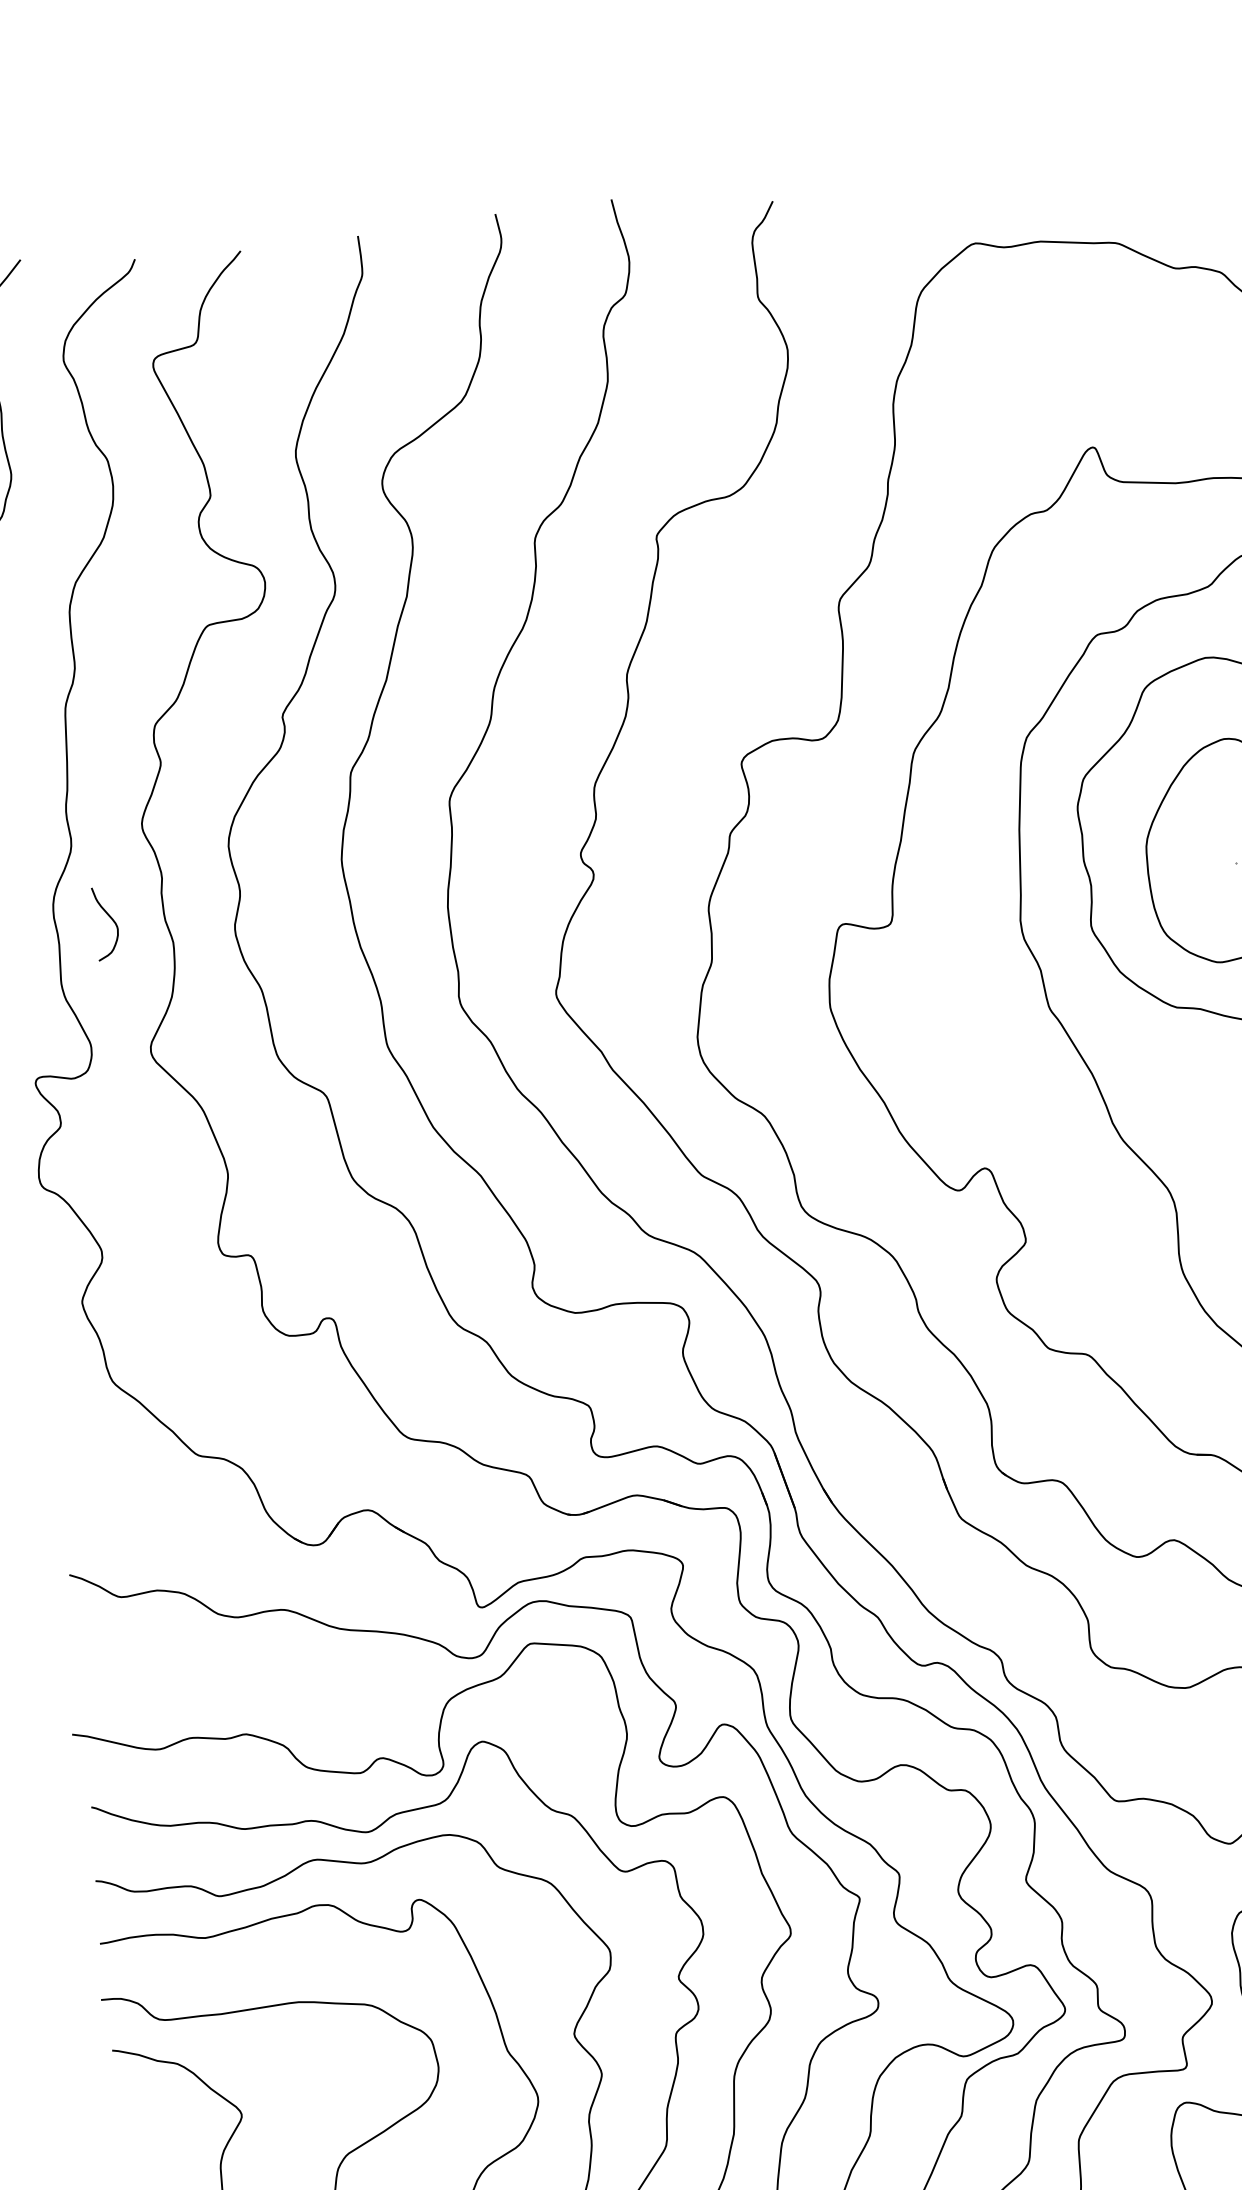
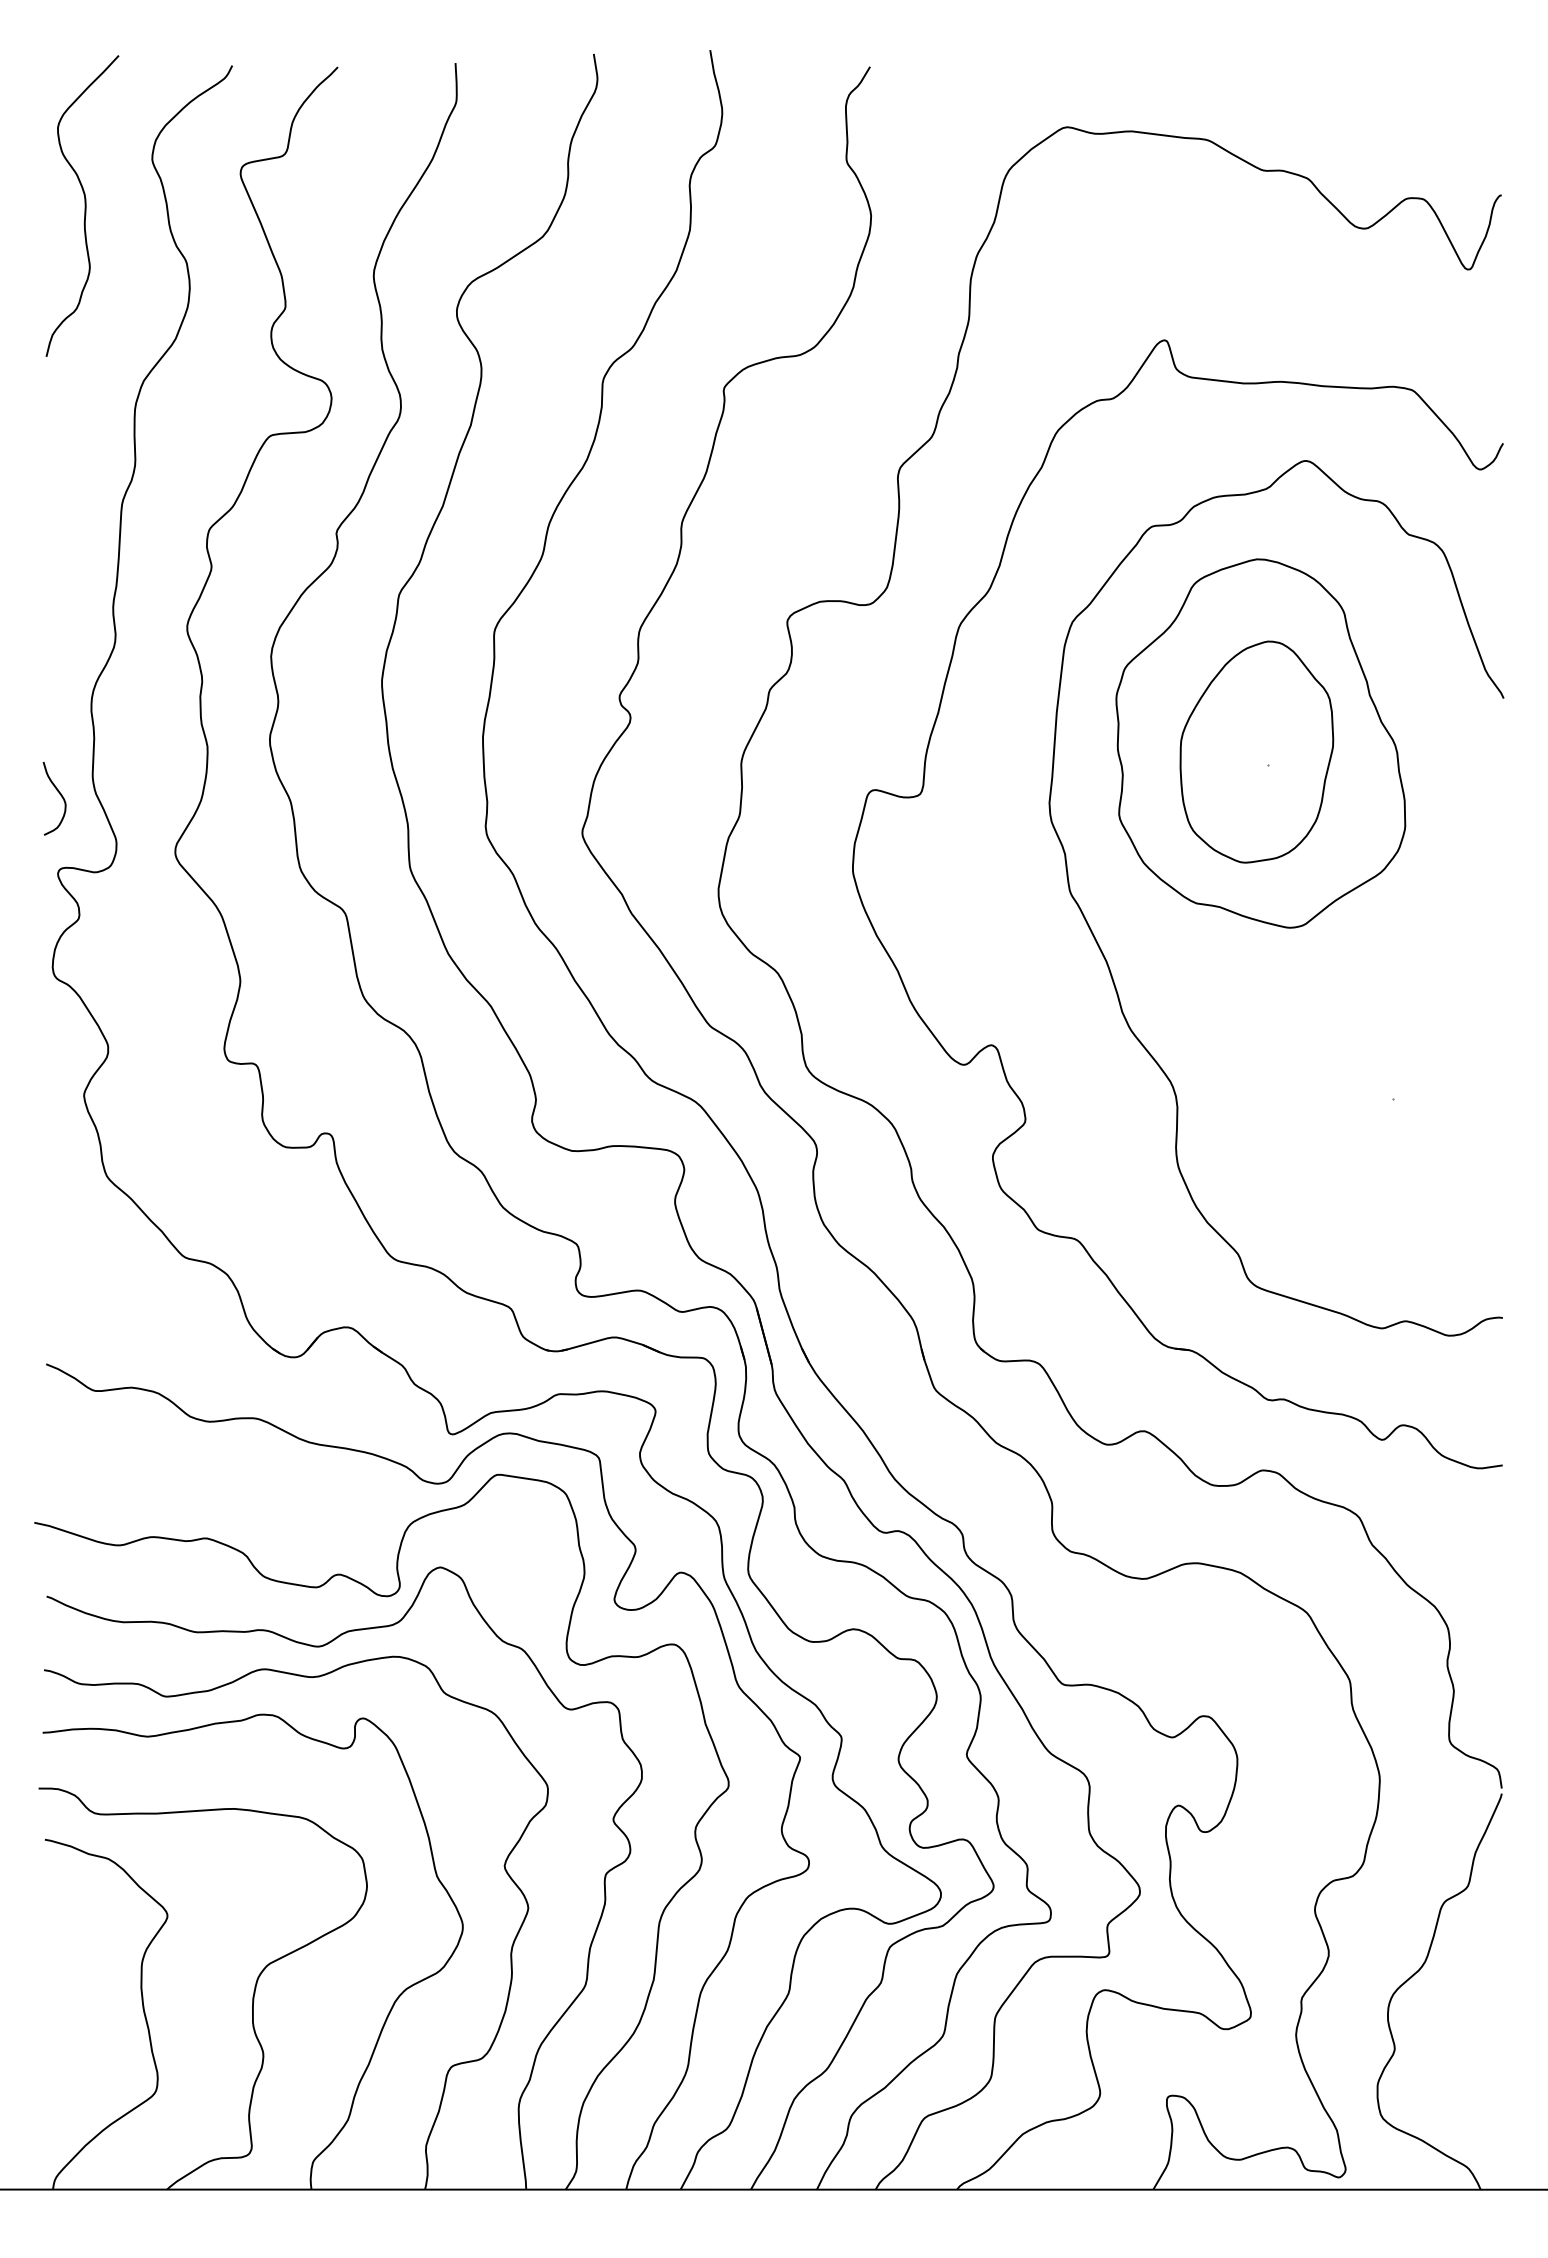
curve: (110, 918) -> (59, 794), moved

